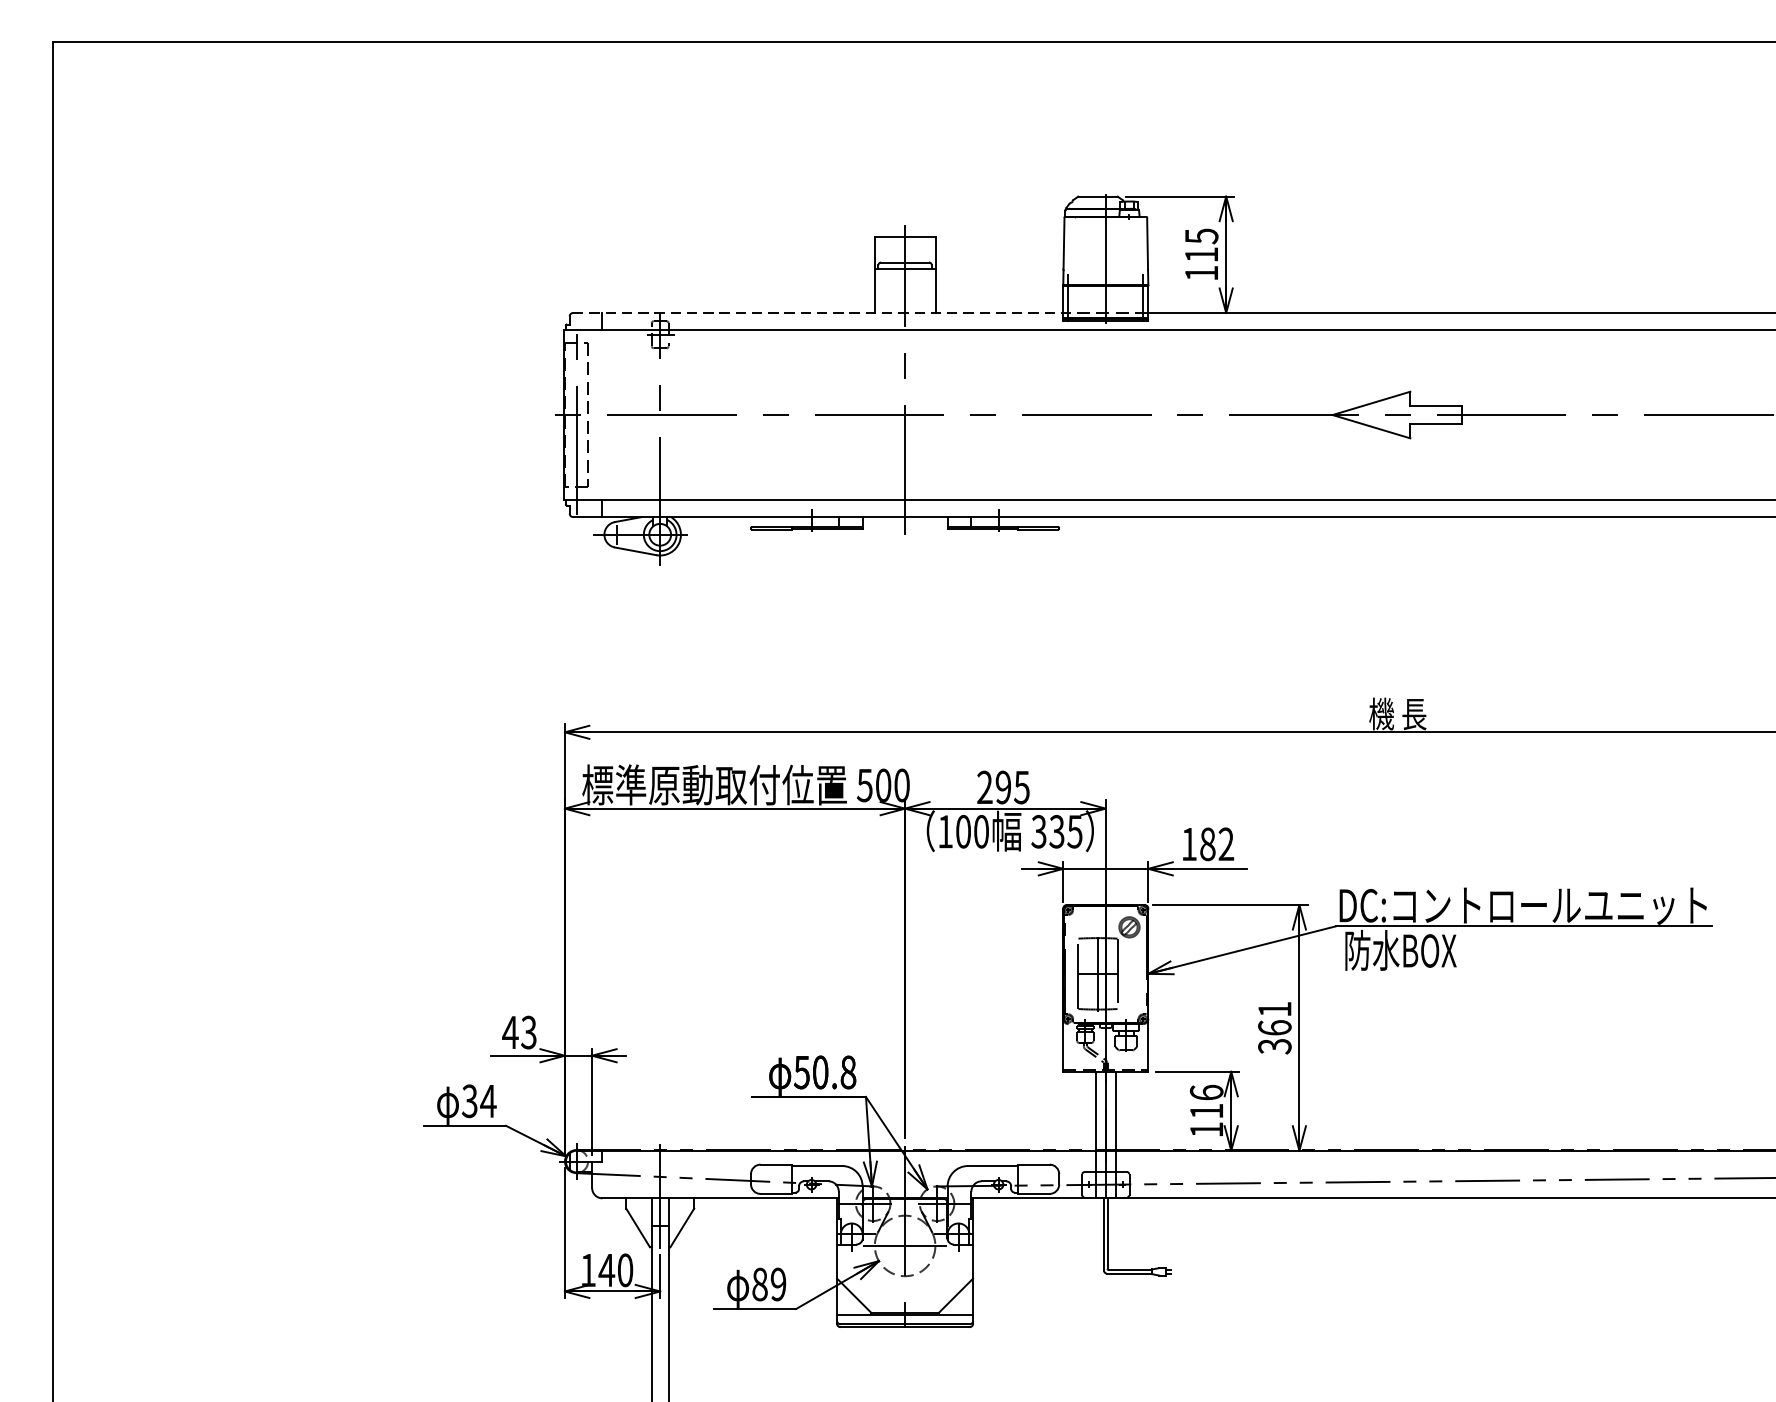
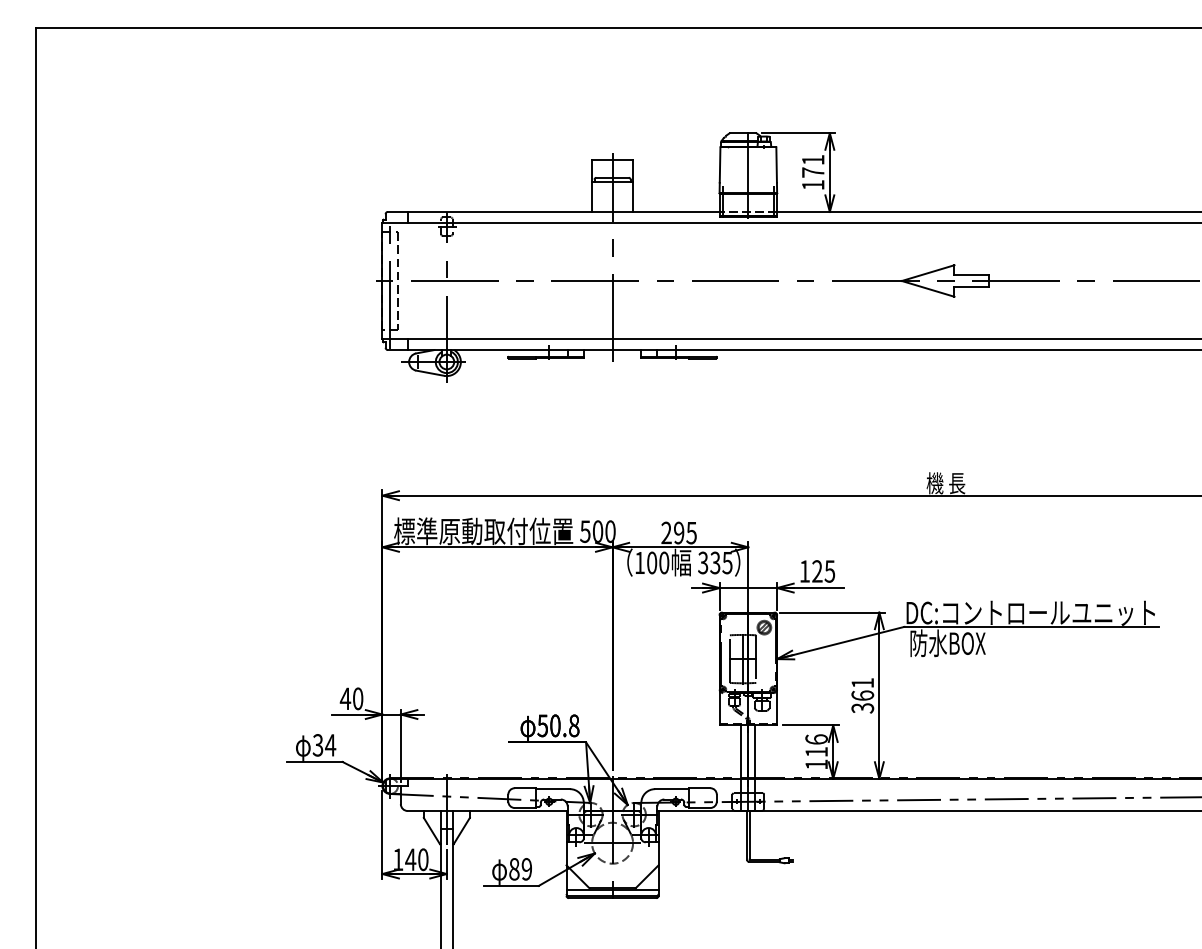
text: (1202, 245) -> (813, 166), 115 -> 171
line: (817, 312) -> (553, 211), dashed -> solid
text: (1216, 844) -> (823, 571), 182 -> 125
text: (528, 1032) -> (357, 698), 43 -> 40

